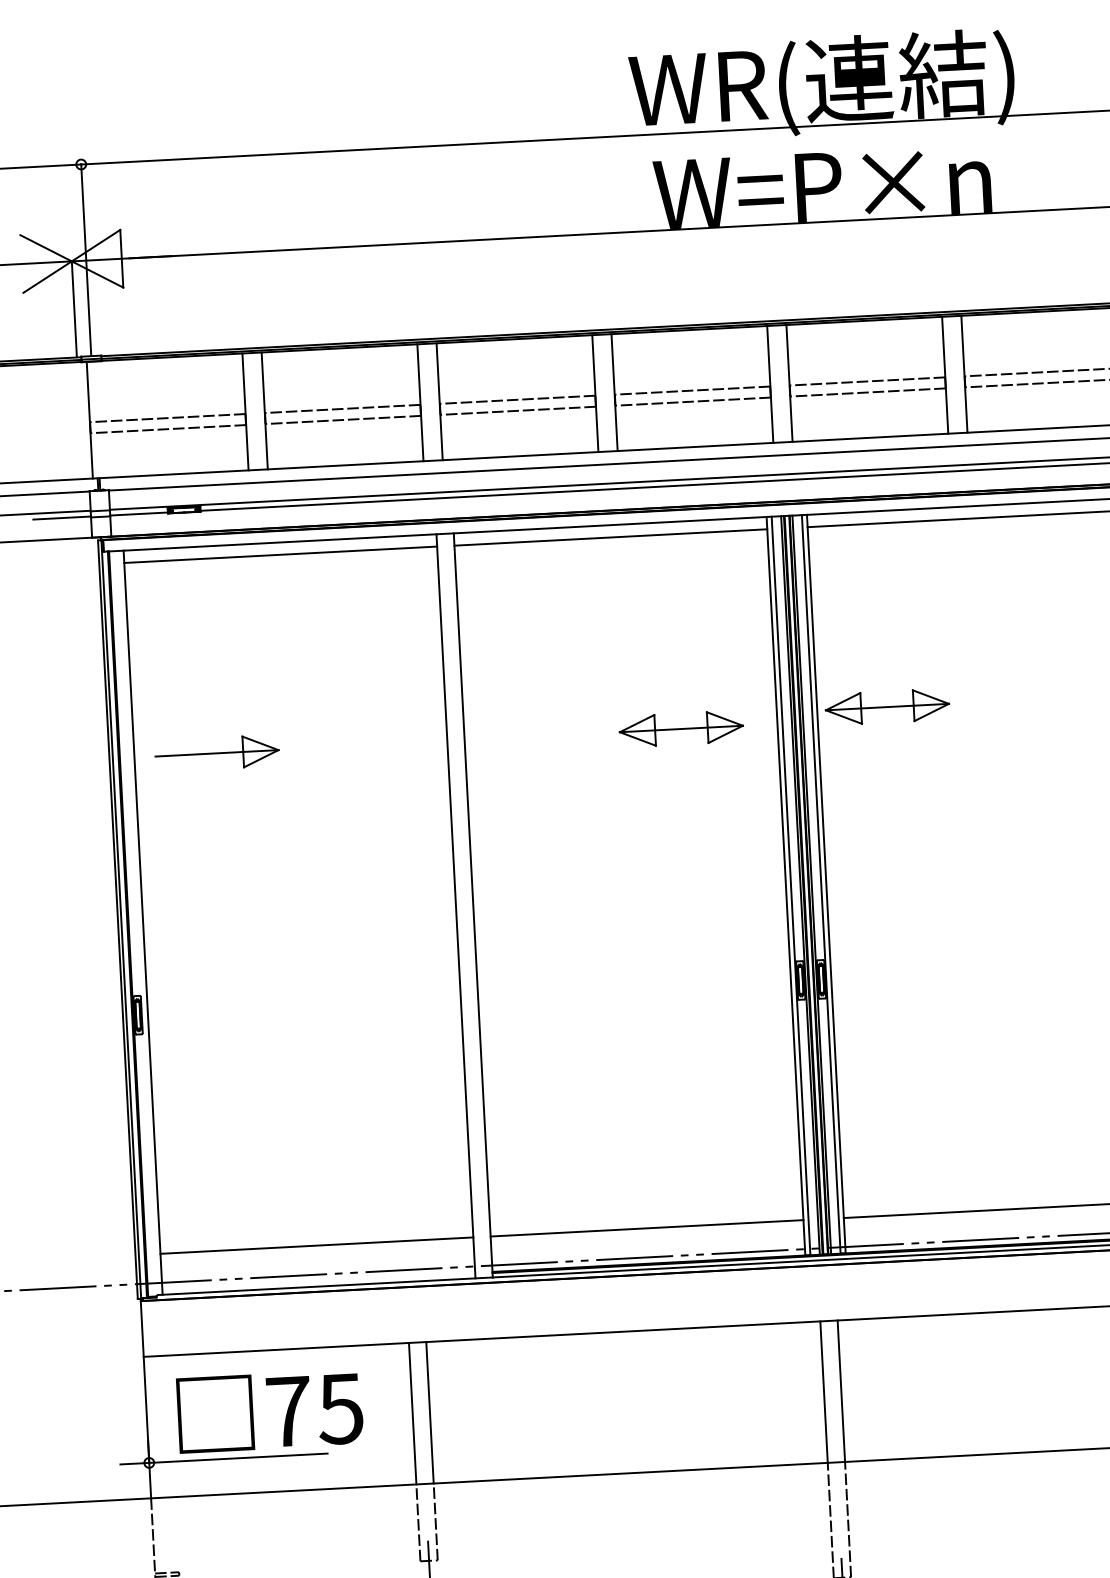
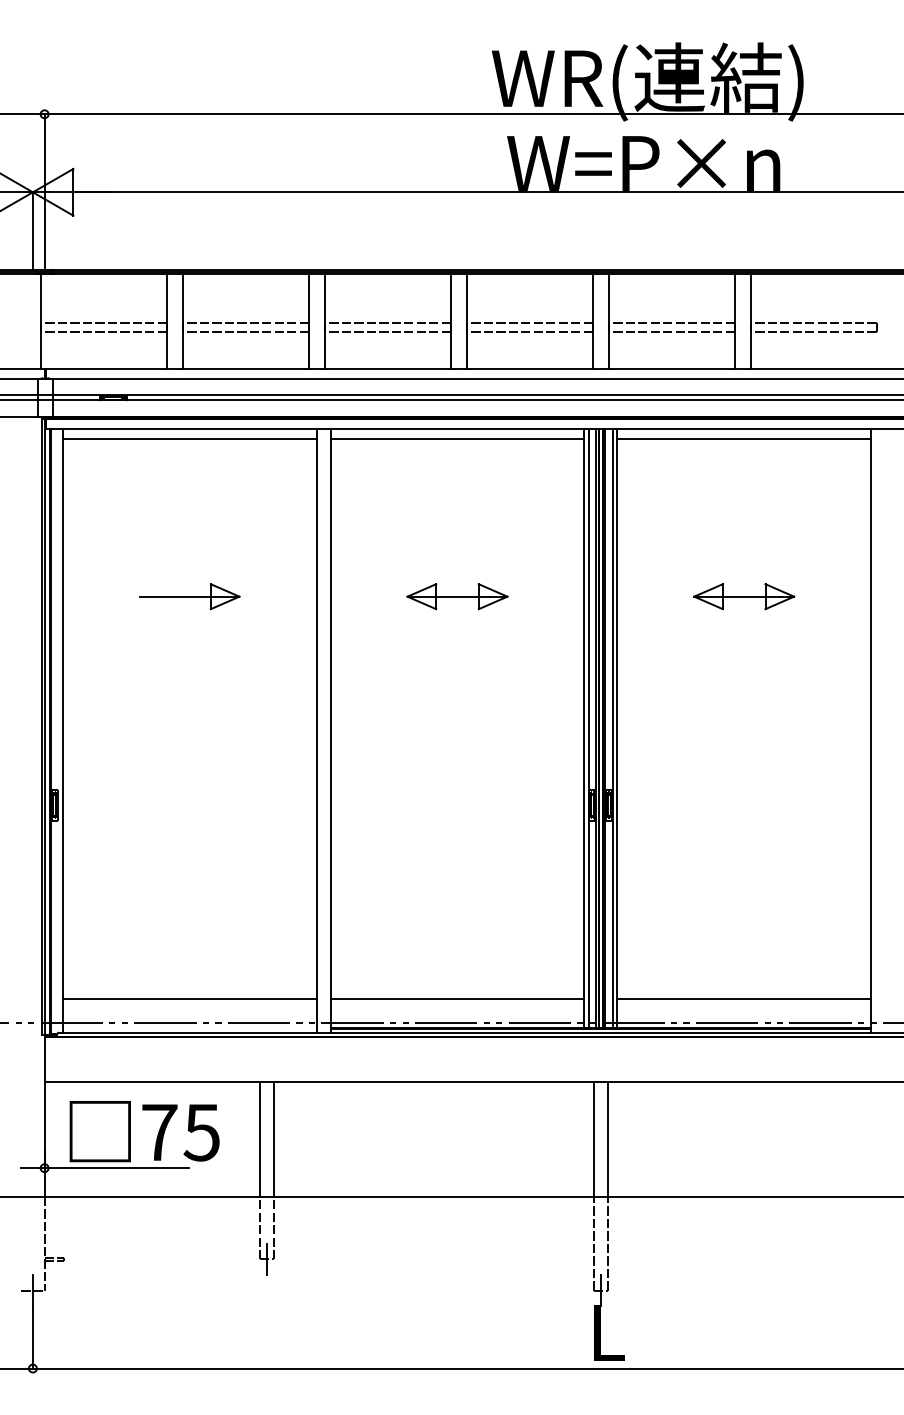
part: (887, 706) -> (744, 596), moved
part: (681, 728) -> (457, 596), moved
part: (216, 753) -> (189, 596), moved

